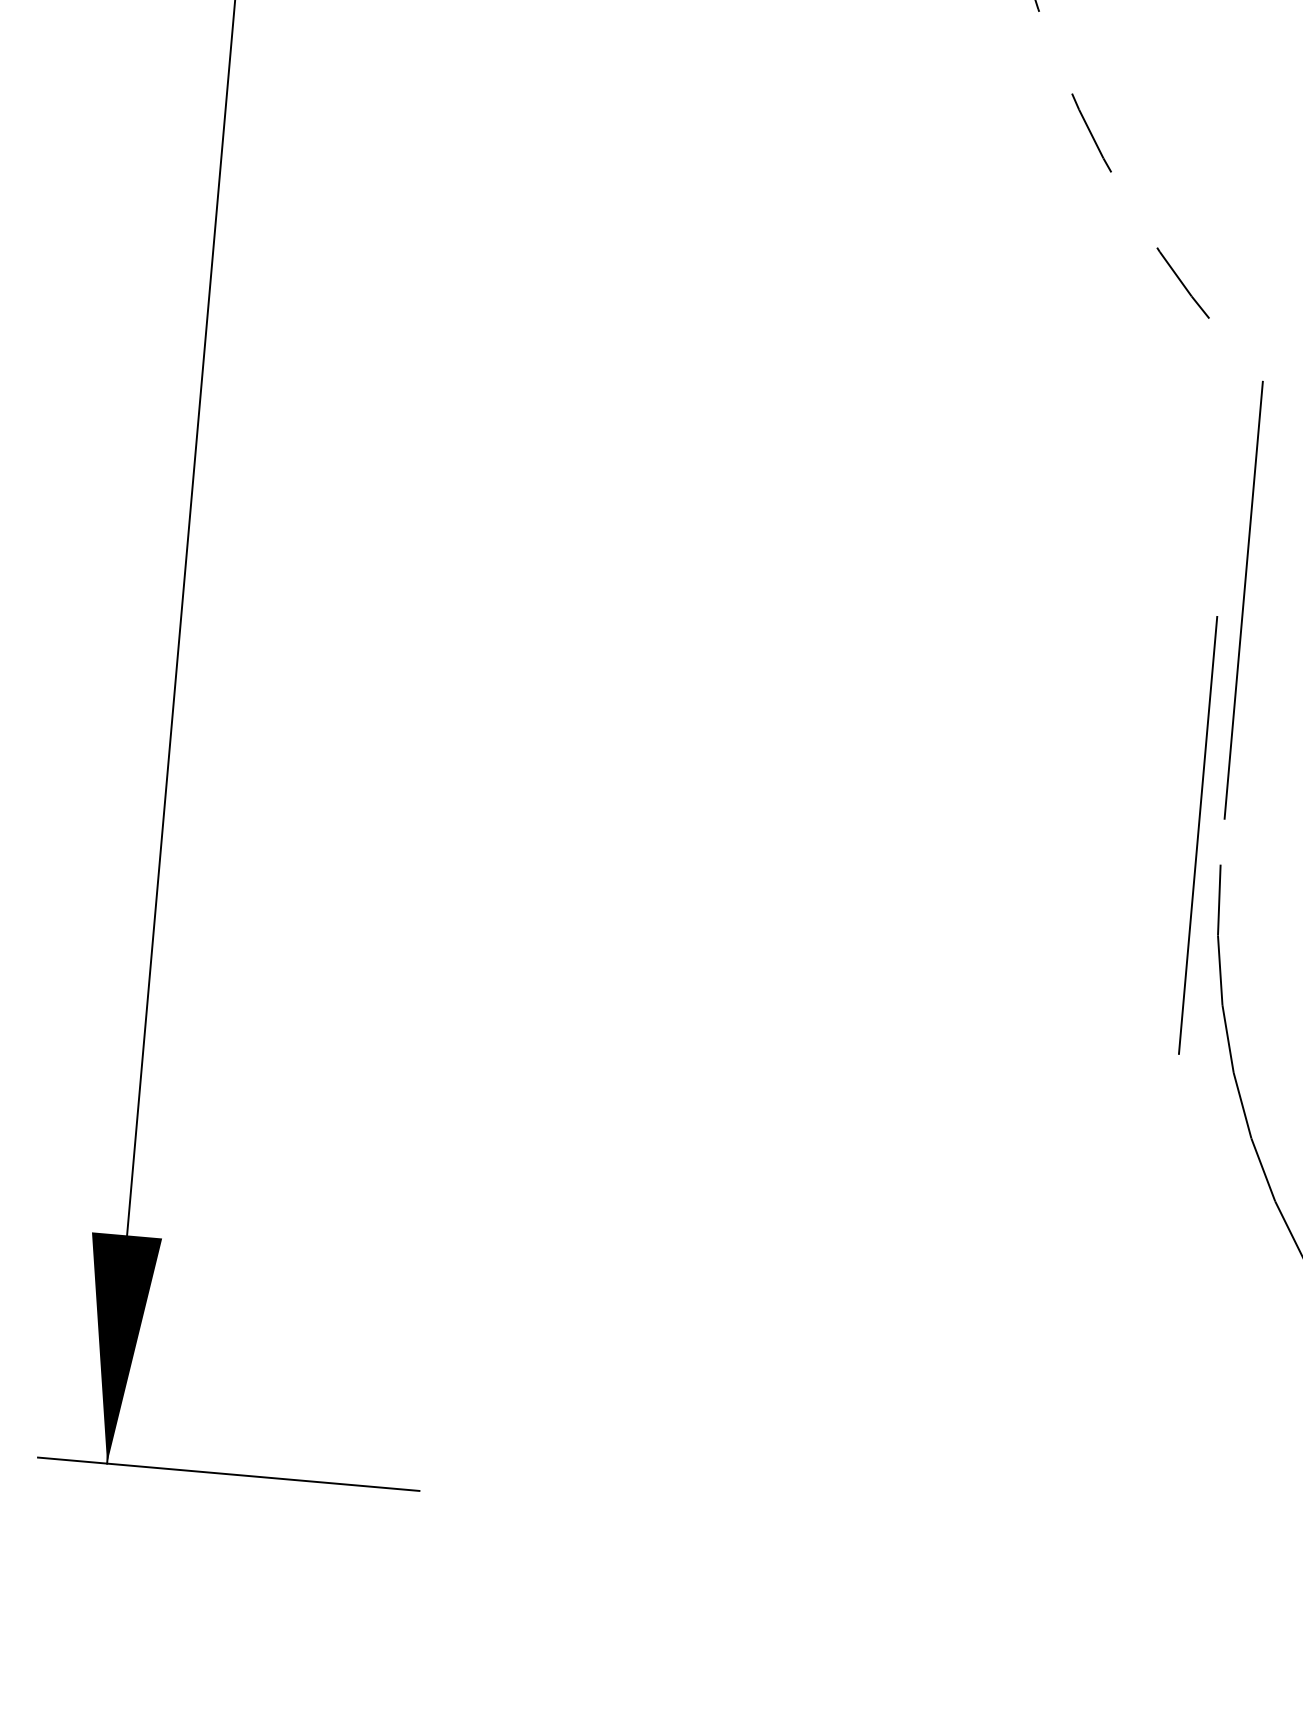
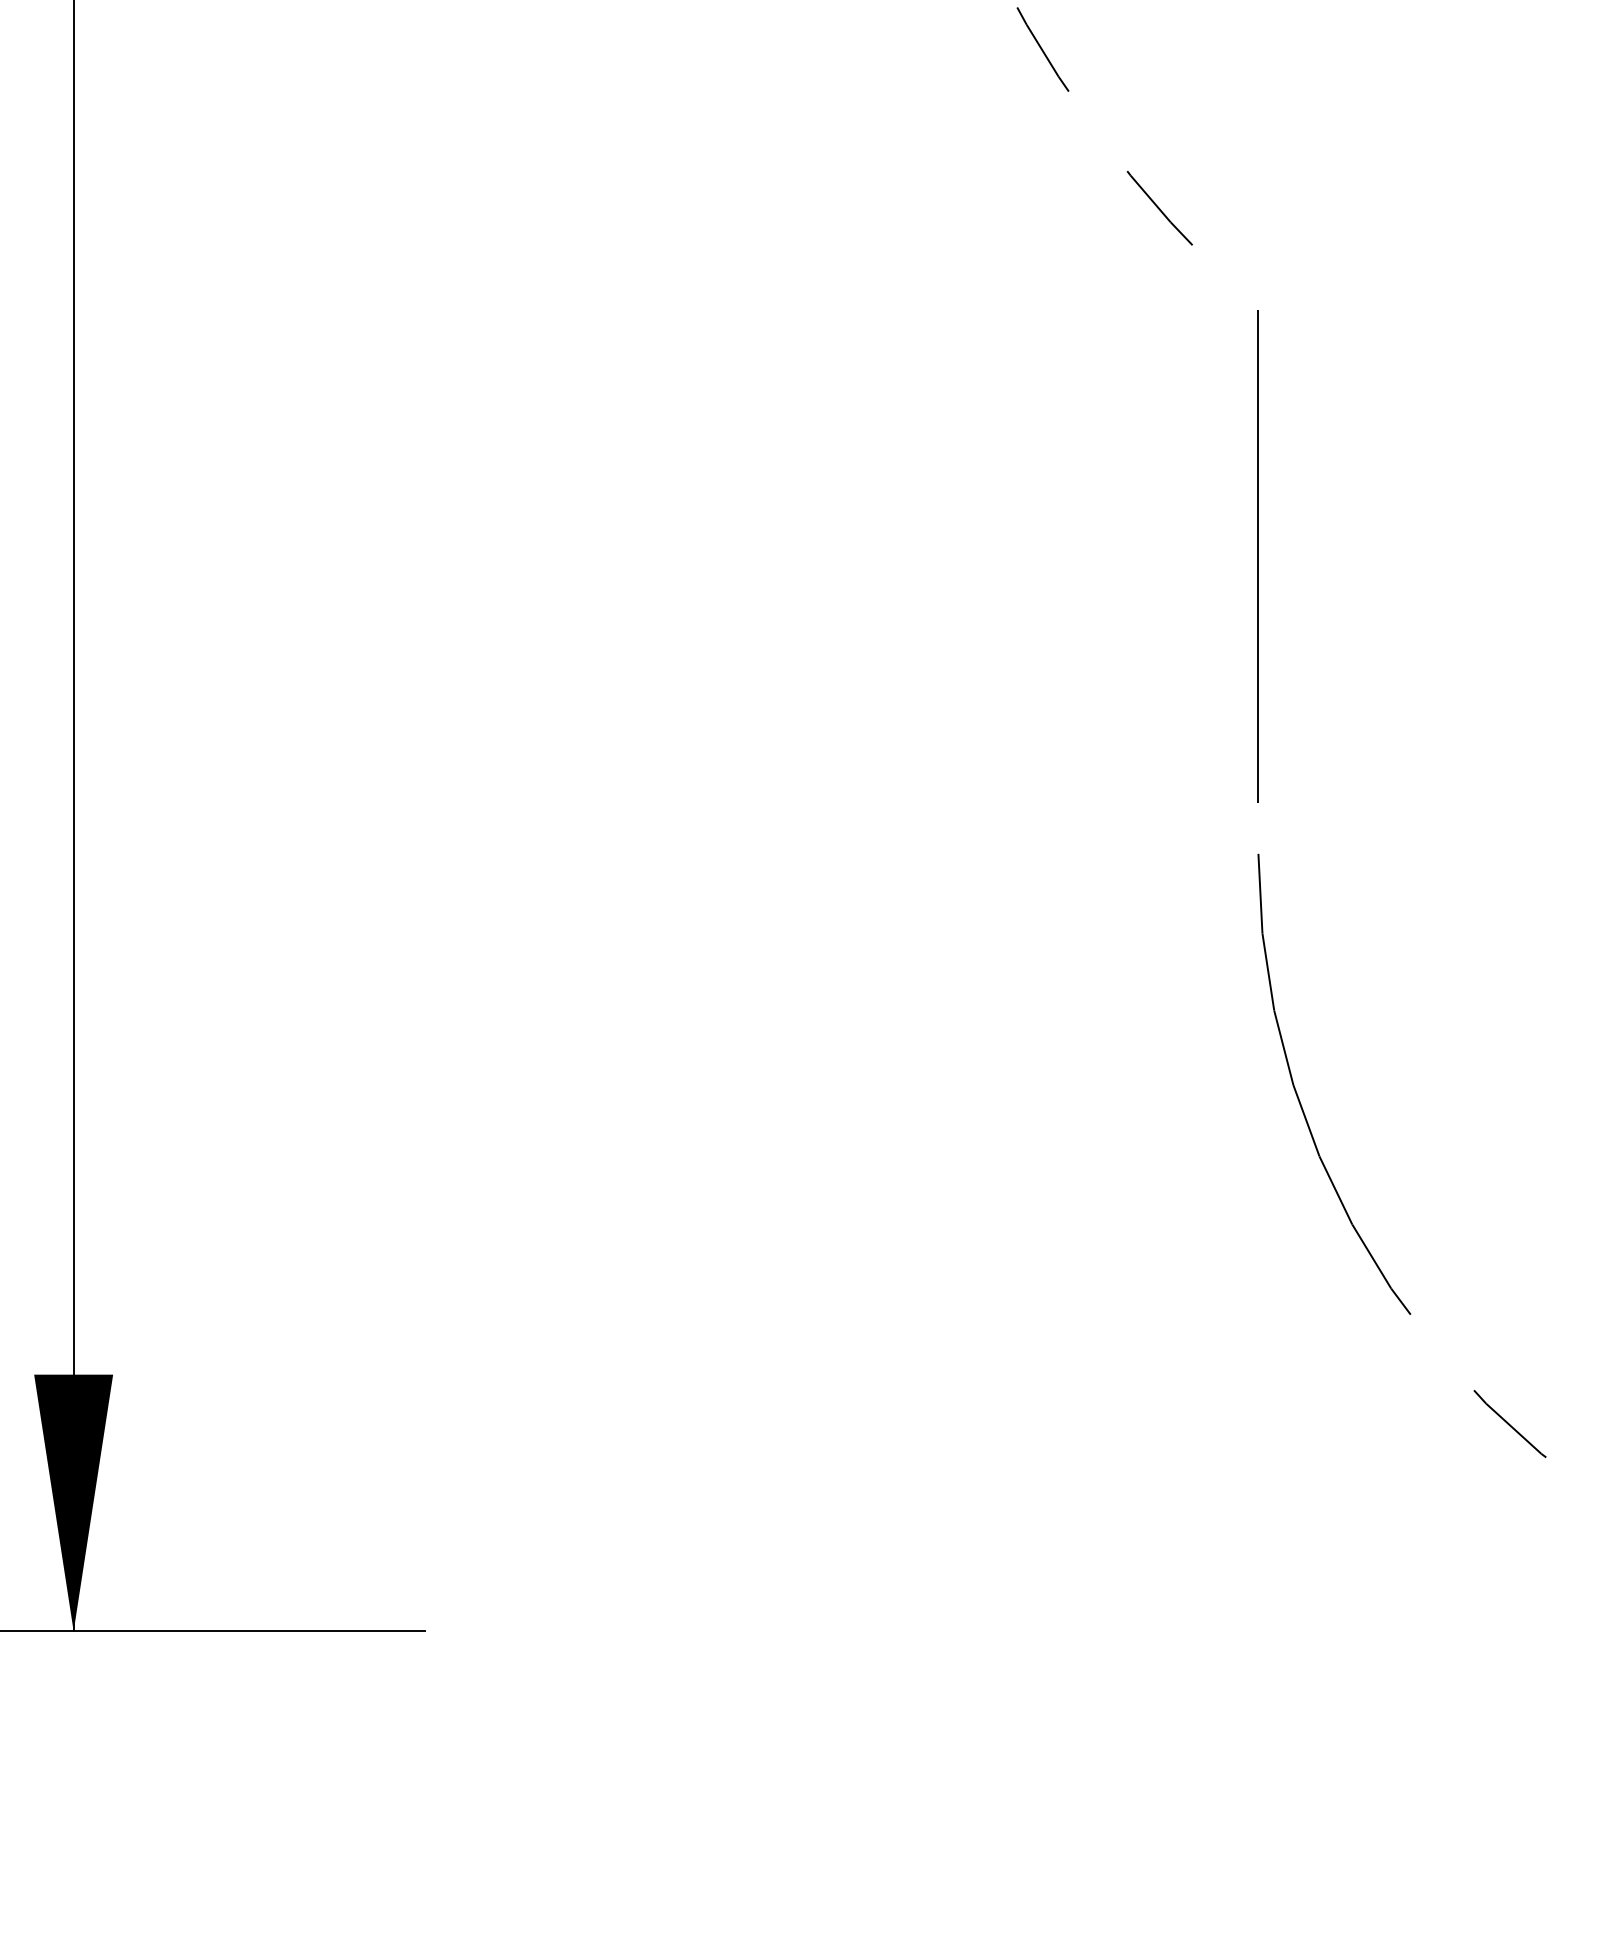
line: (1197, 835) -> (1229, 823), removed

